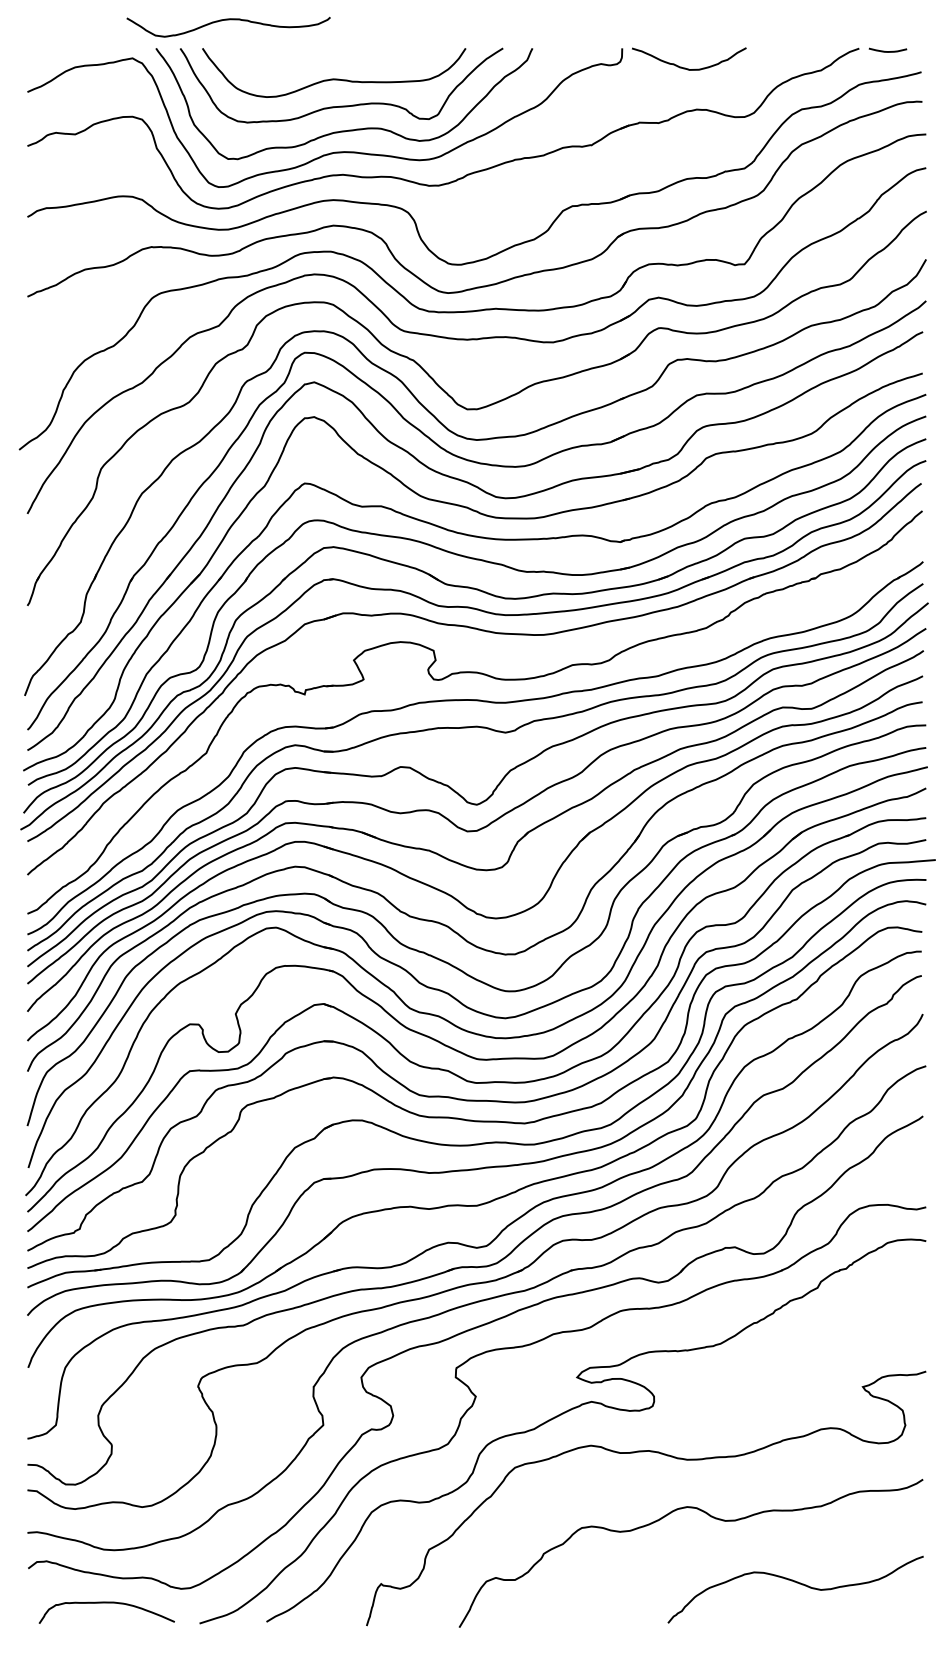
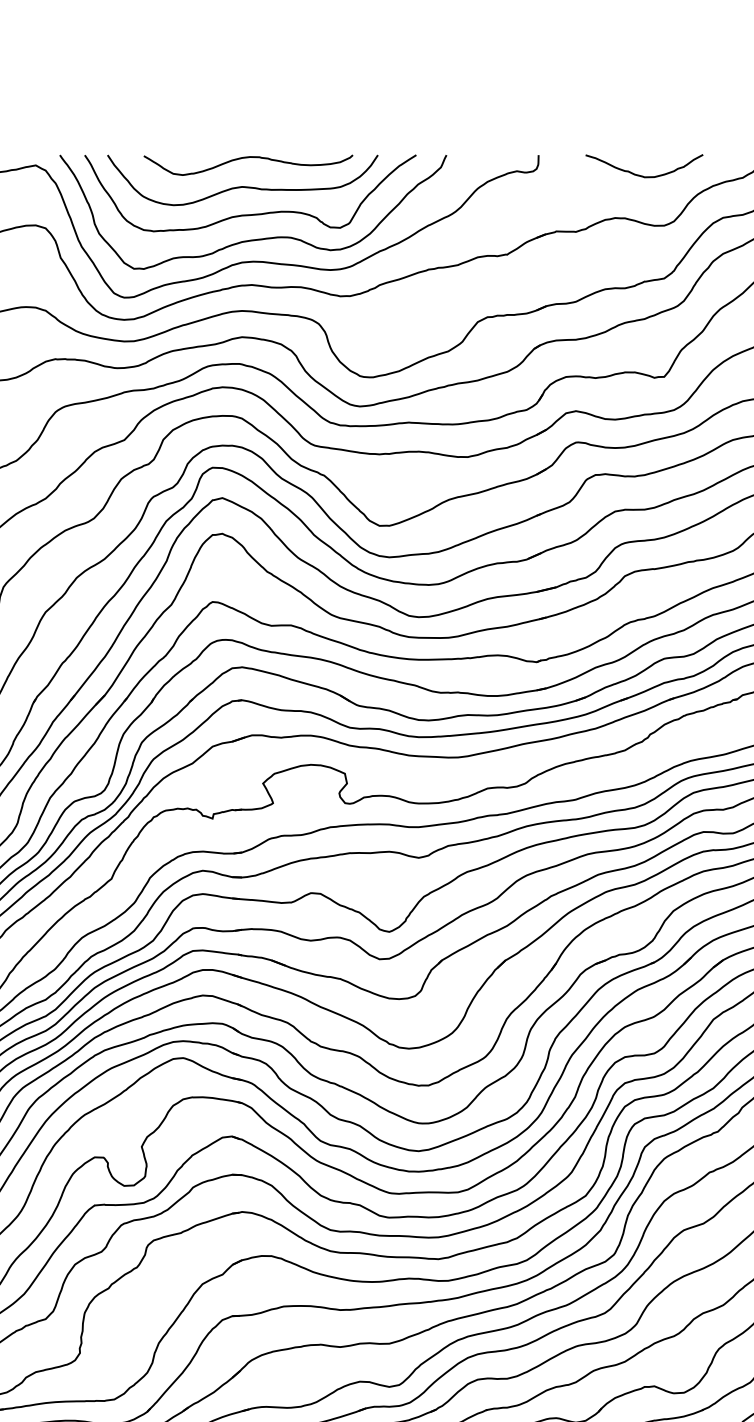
curve: (228, 20) -> (248, 158), moved
curve: (685, 67) -> (640, 174), moved

